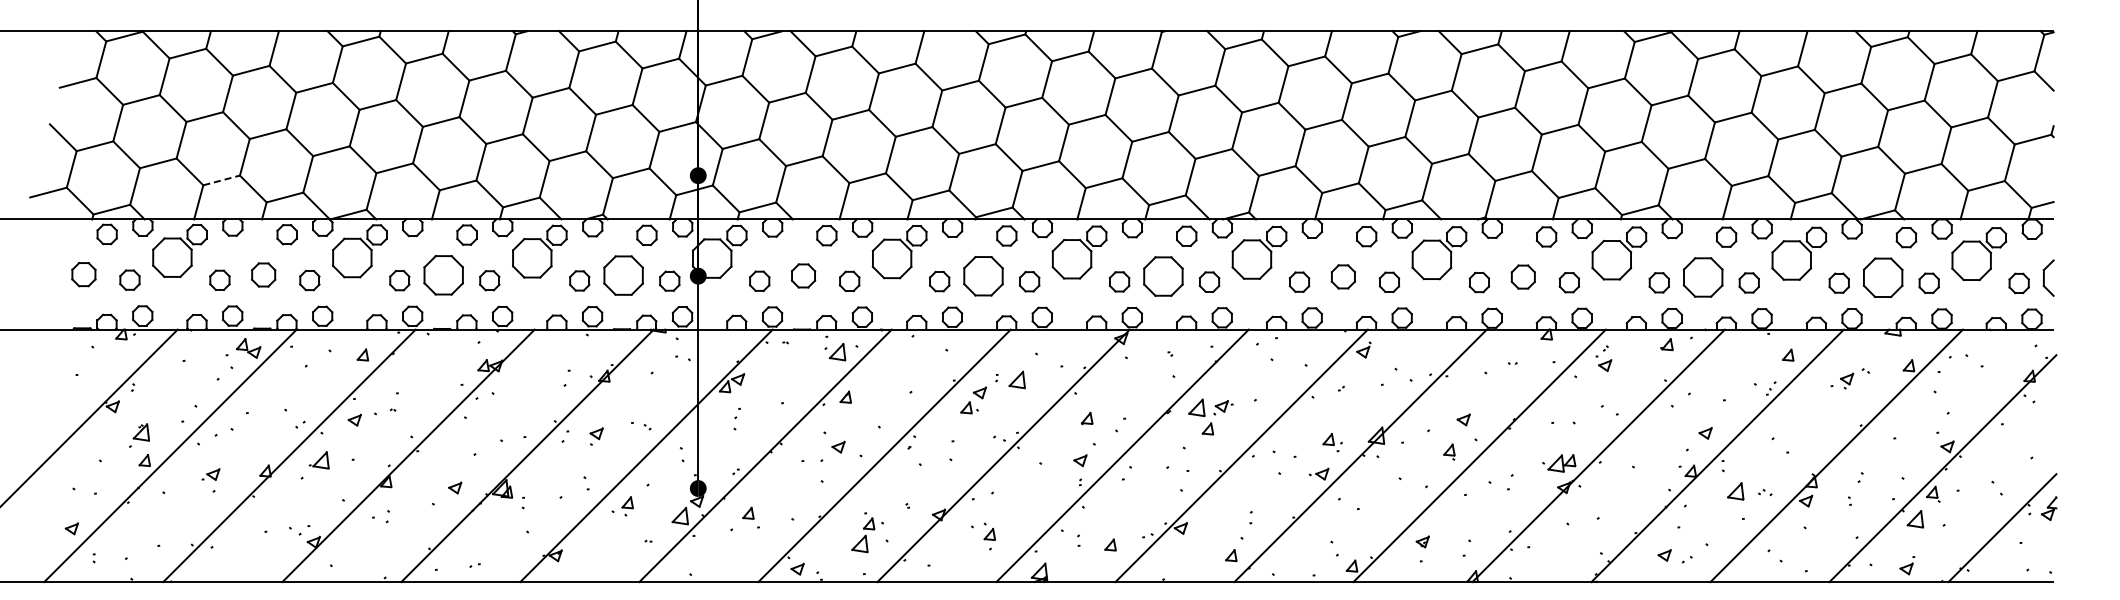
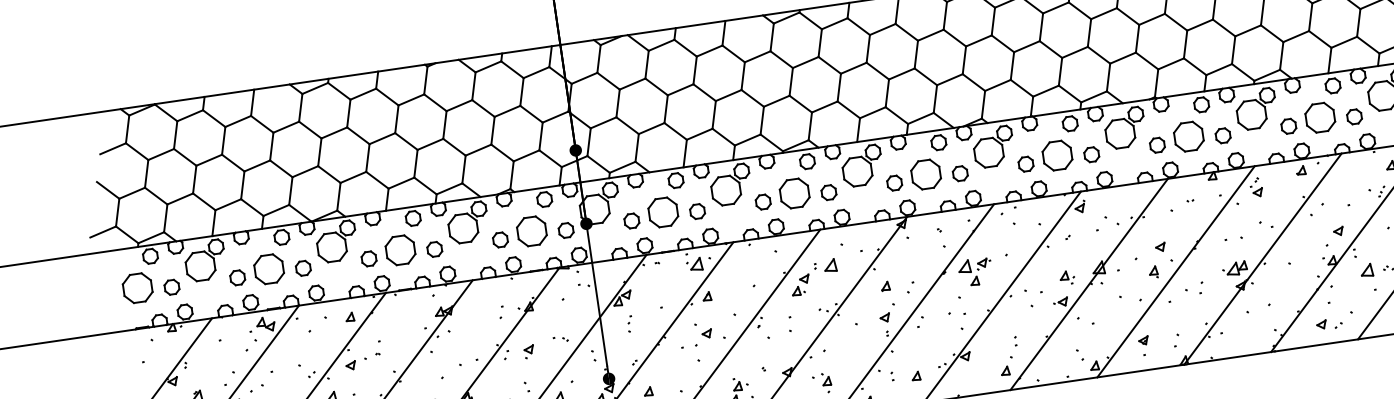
line: (221, 180) -> (228, 204), dashed -> solid
part: (83, 274) -> (137, 288), size x1.67
part: (263, 274) -> (268, 268), size x1.67
part: (803, 275) -> (663, 212), size x1.67
part: (1343, 276) -> (1057, 155), size x1.67
part: (1523, 276) -> (1188, 136), size x1.67

